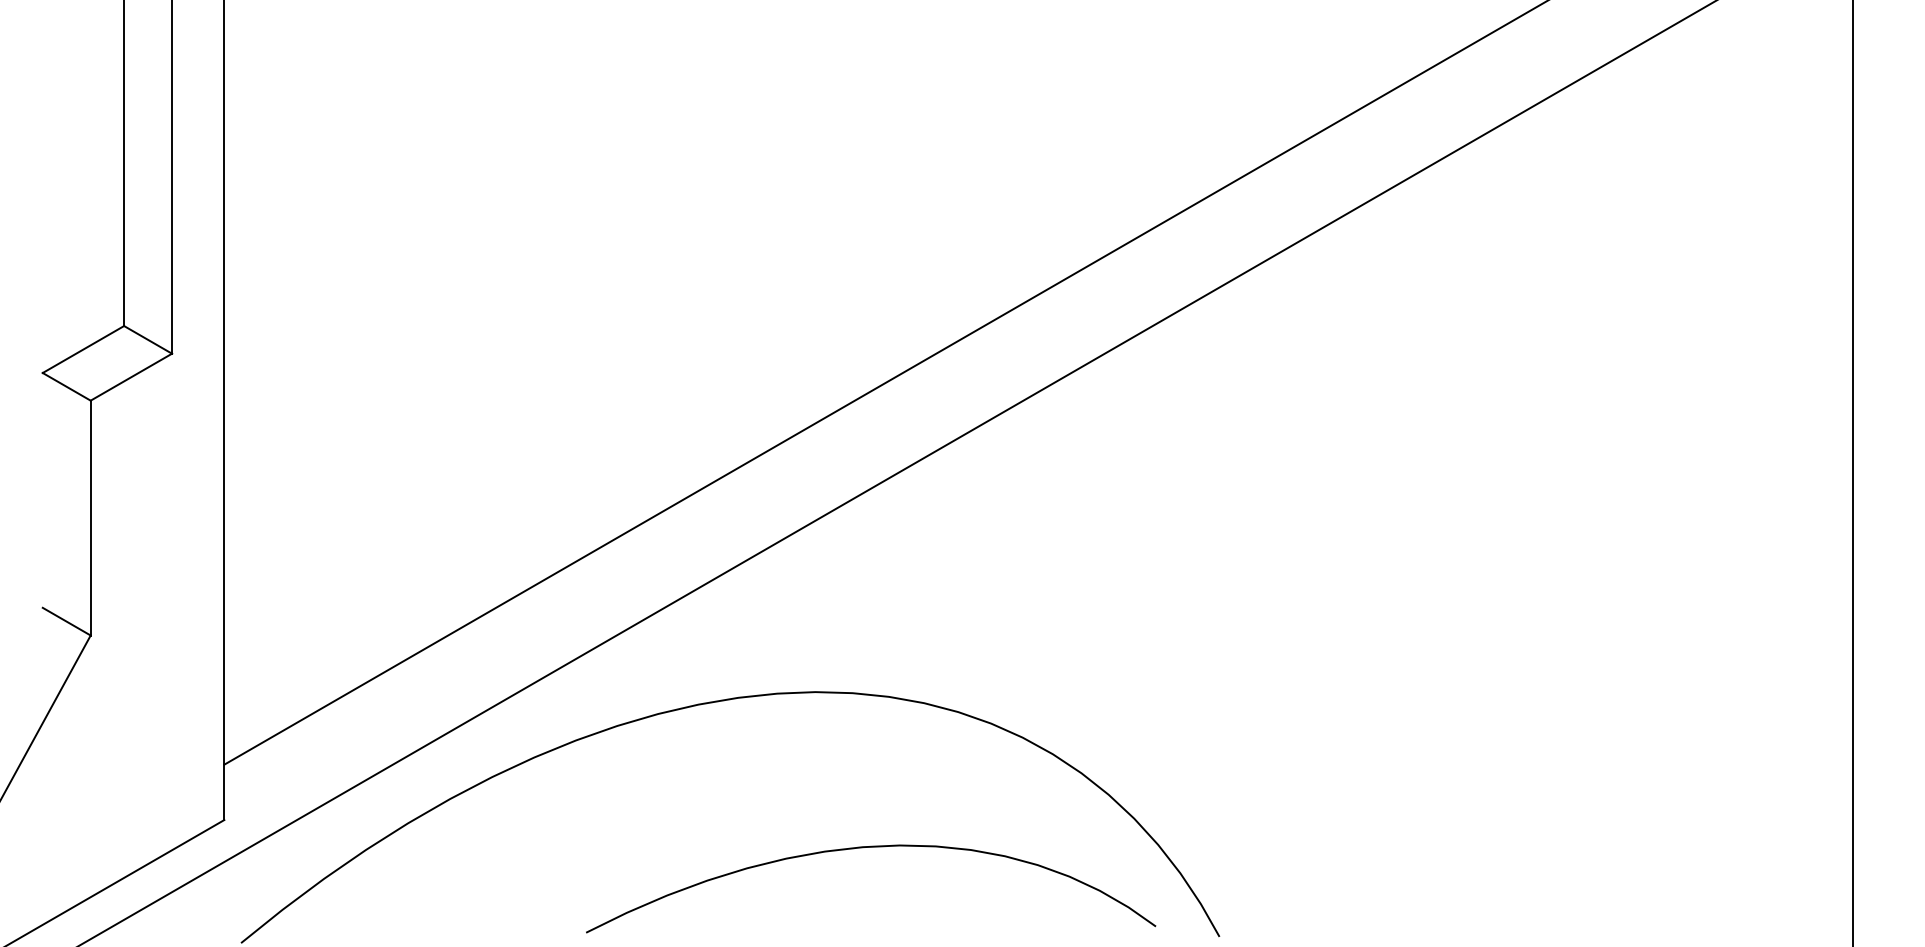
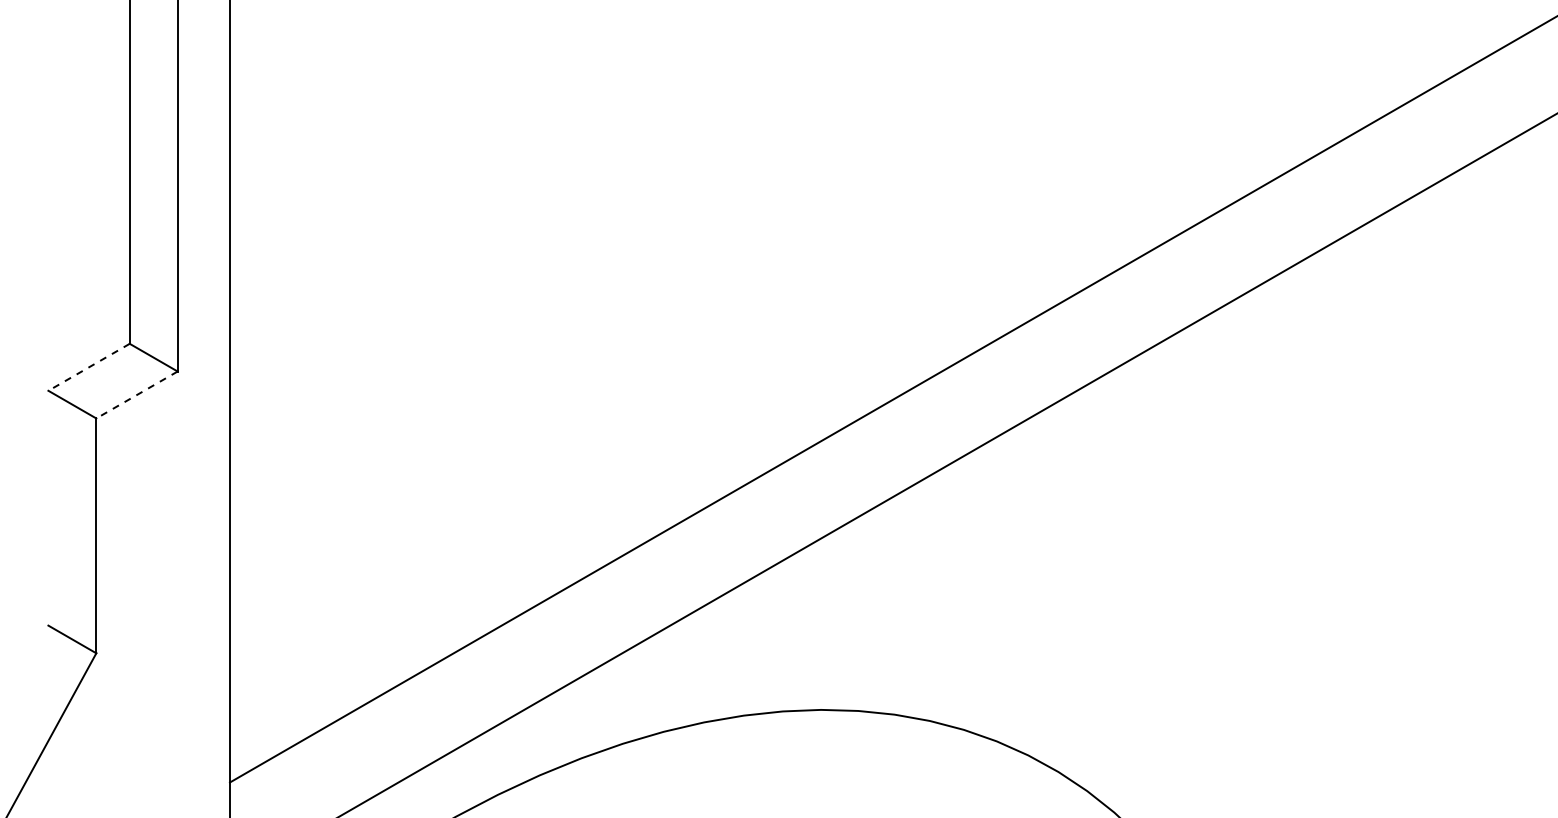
line: (83, 349) -> (89, 367), solid -> dashed
line: (131, 377) -> (137, 395), solid -> dashed

